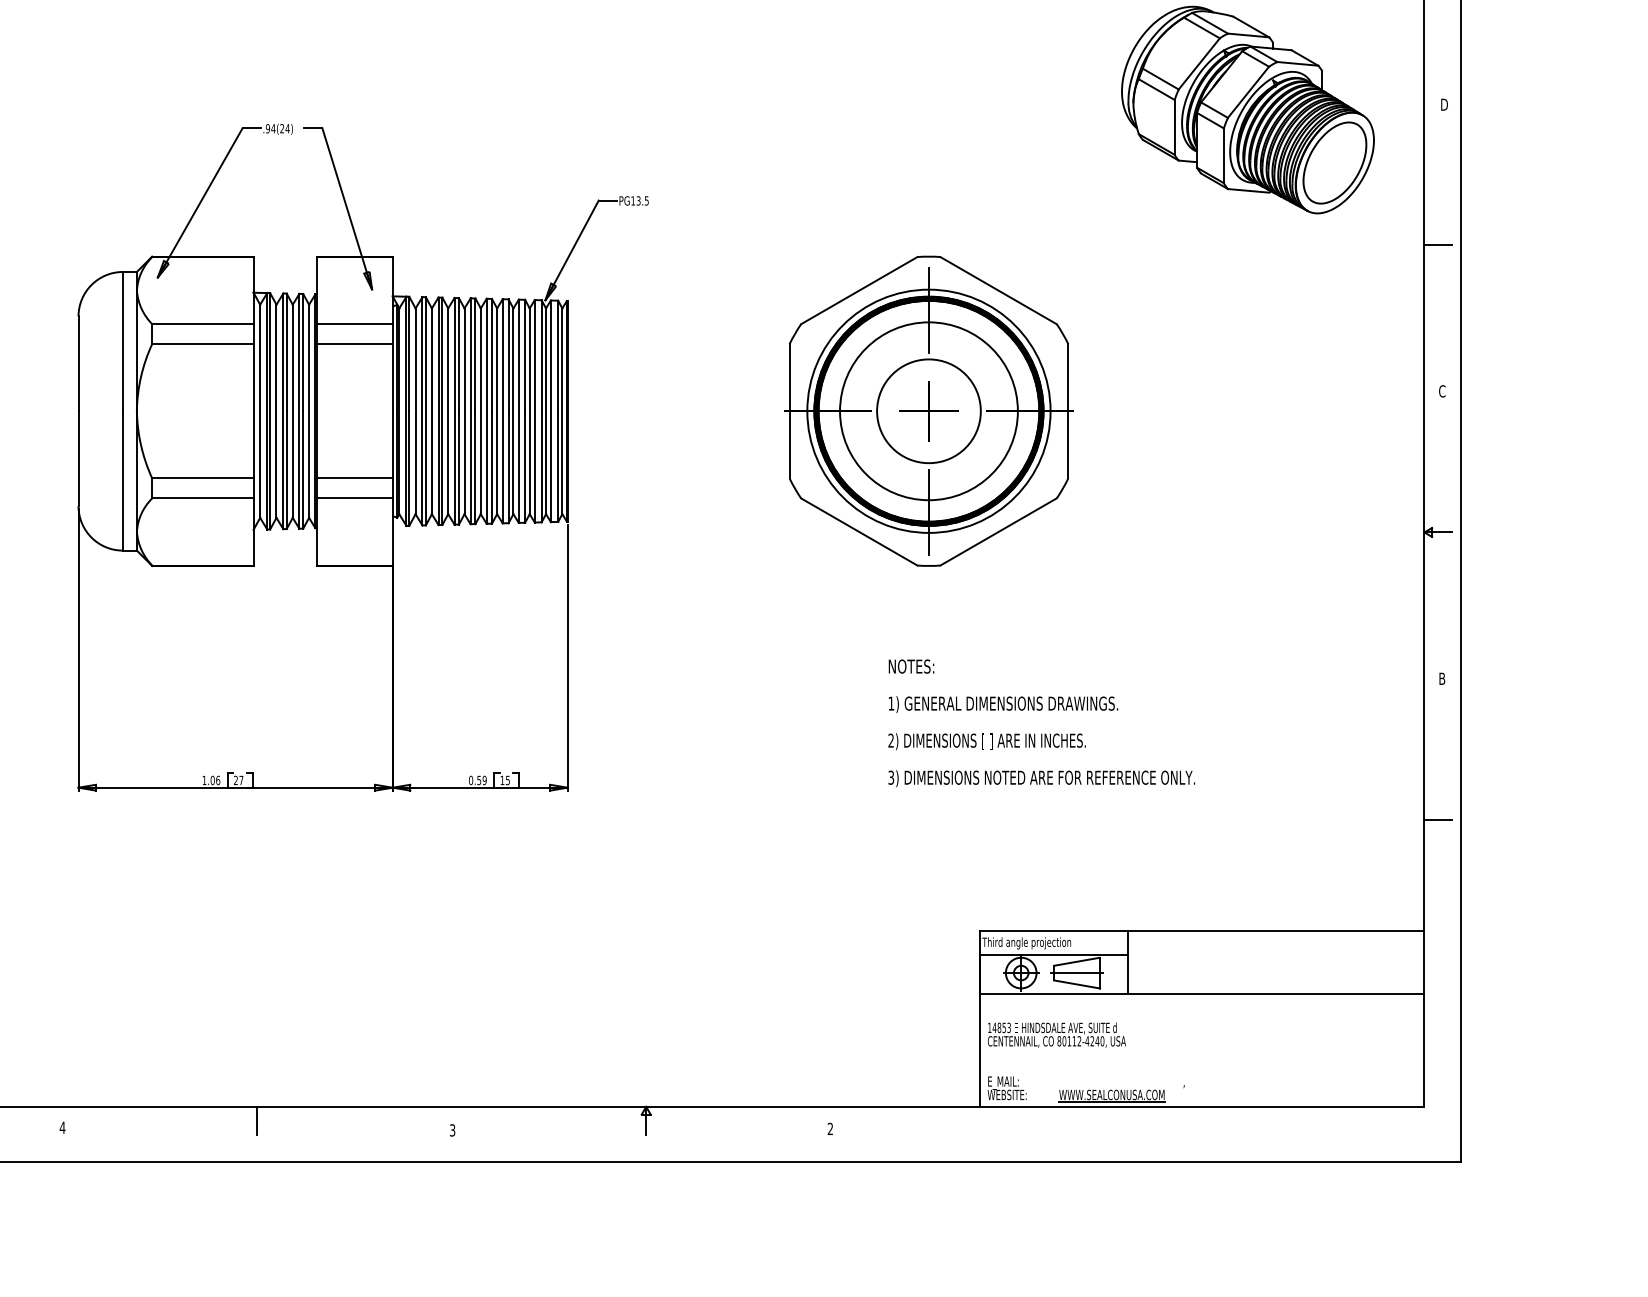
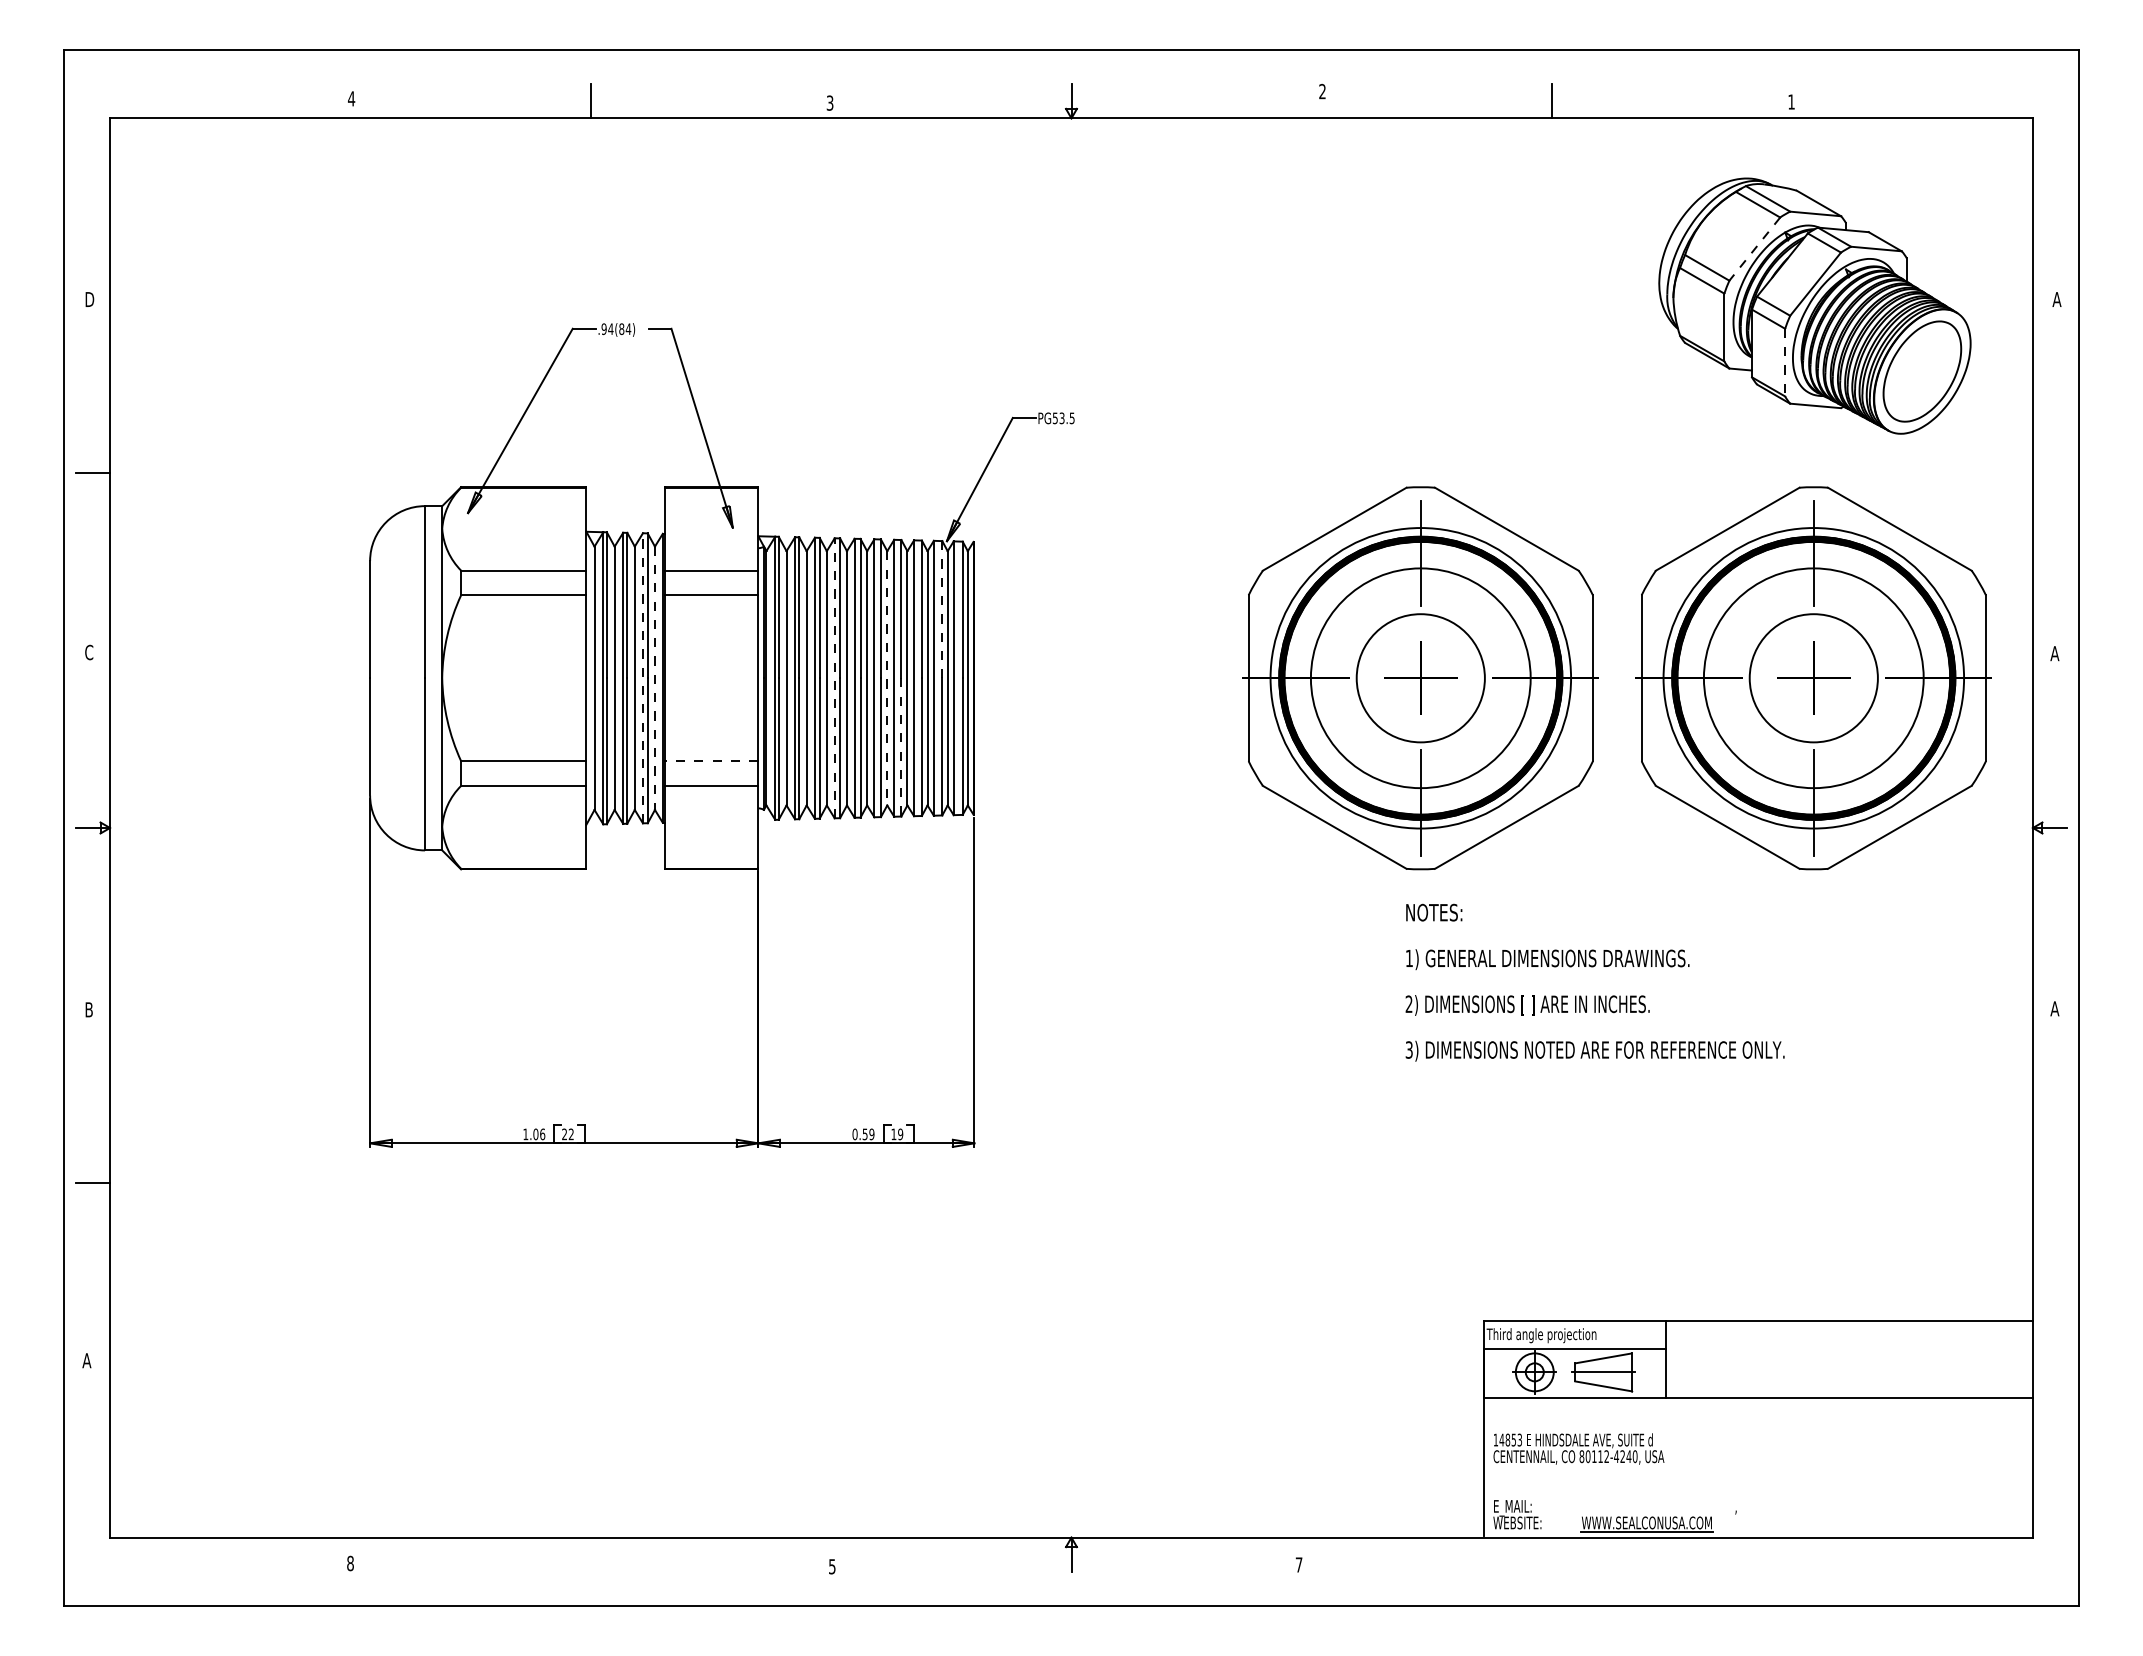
line: (1199, 64) -> (1754, 249), solid -> dashed
text: (1444, 104) -> (2057, 299), D -> A
text: (282, 128) -> (621, 329), .94(24) -> .94(84)
line: (1224, 155) -> (1785, 362), solid -> dashed
text: (632, 201) -> (1054, 418), PG13.5 -> PG53.5
line: (1437, 245) -> (2049, 473), removed
line: (541, 355) -> (942, 609), solid -> dashed
text: (1441, 391) -> (2054, 653), C -> A
line: (298, 410) -> (642, 677), solid -> dashed
line: (454, 410) -> (834, 677), solid -> dashed
line: (308, 411) -> (654, 678), solid -> dashed
line: (497, 411) -> (887, 678), solid -> dashed
part: (1246, 411) -> (1813, 678), added
line: (508, 467) -> (901, 747), solid -> dashed
line: (354, 478) -> (711, 761), solid -> dashed
text: (1441, 678) -> (2054, 1008), B -> A
text: (1041, 723) -> (1594, 982), moved
text: (507, 779) -> (900, 1133), 15 -> 19
text: (240, 780) -> (570, 1134), 27 -> 22
line: (1437, 819) -> (2049, 1182), removed
line: (256, 1120) -> (590, 1554), removed
text: (62, 1127) -> (350, 1563), 4 -> 8
text: (829, 1128) -> (1298, 1564), 2 -> 7
text: (452, 1130) -> (832, 1566), 3 -> 5

